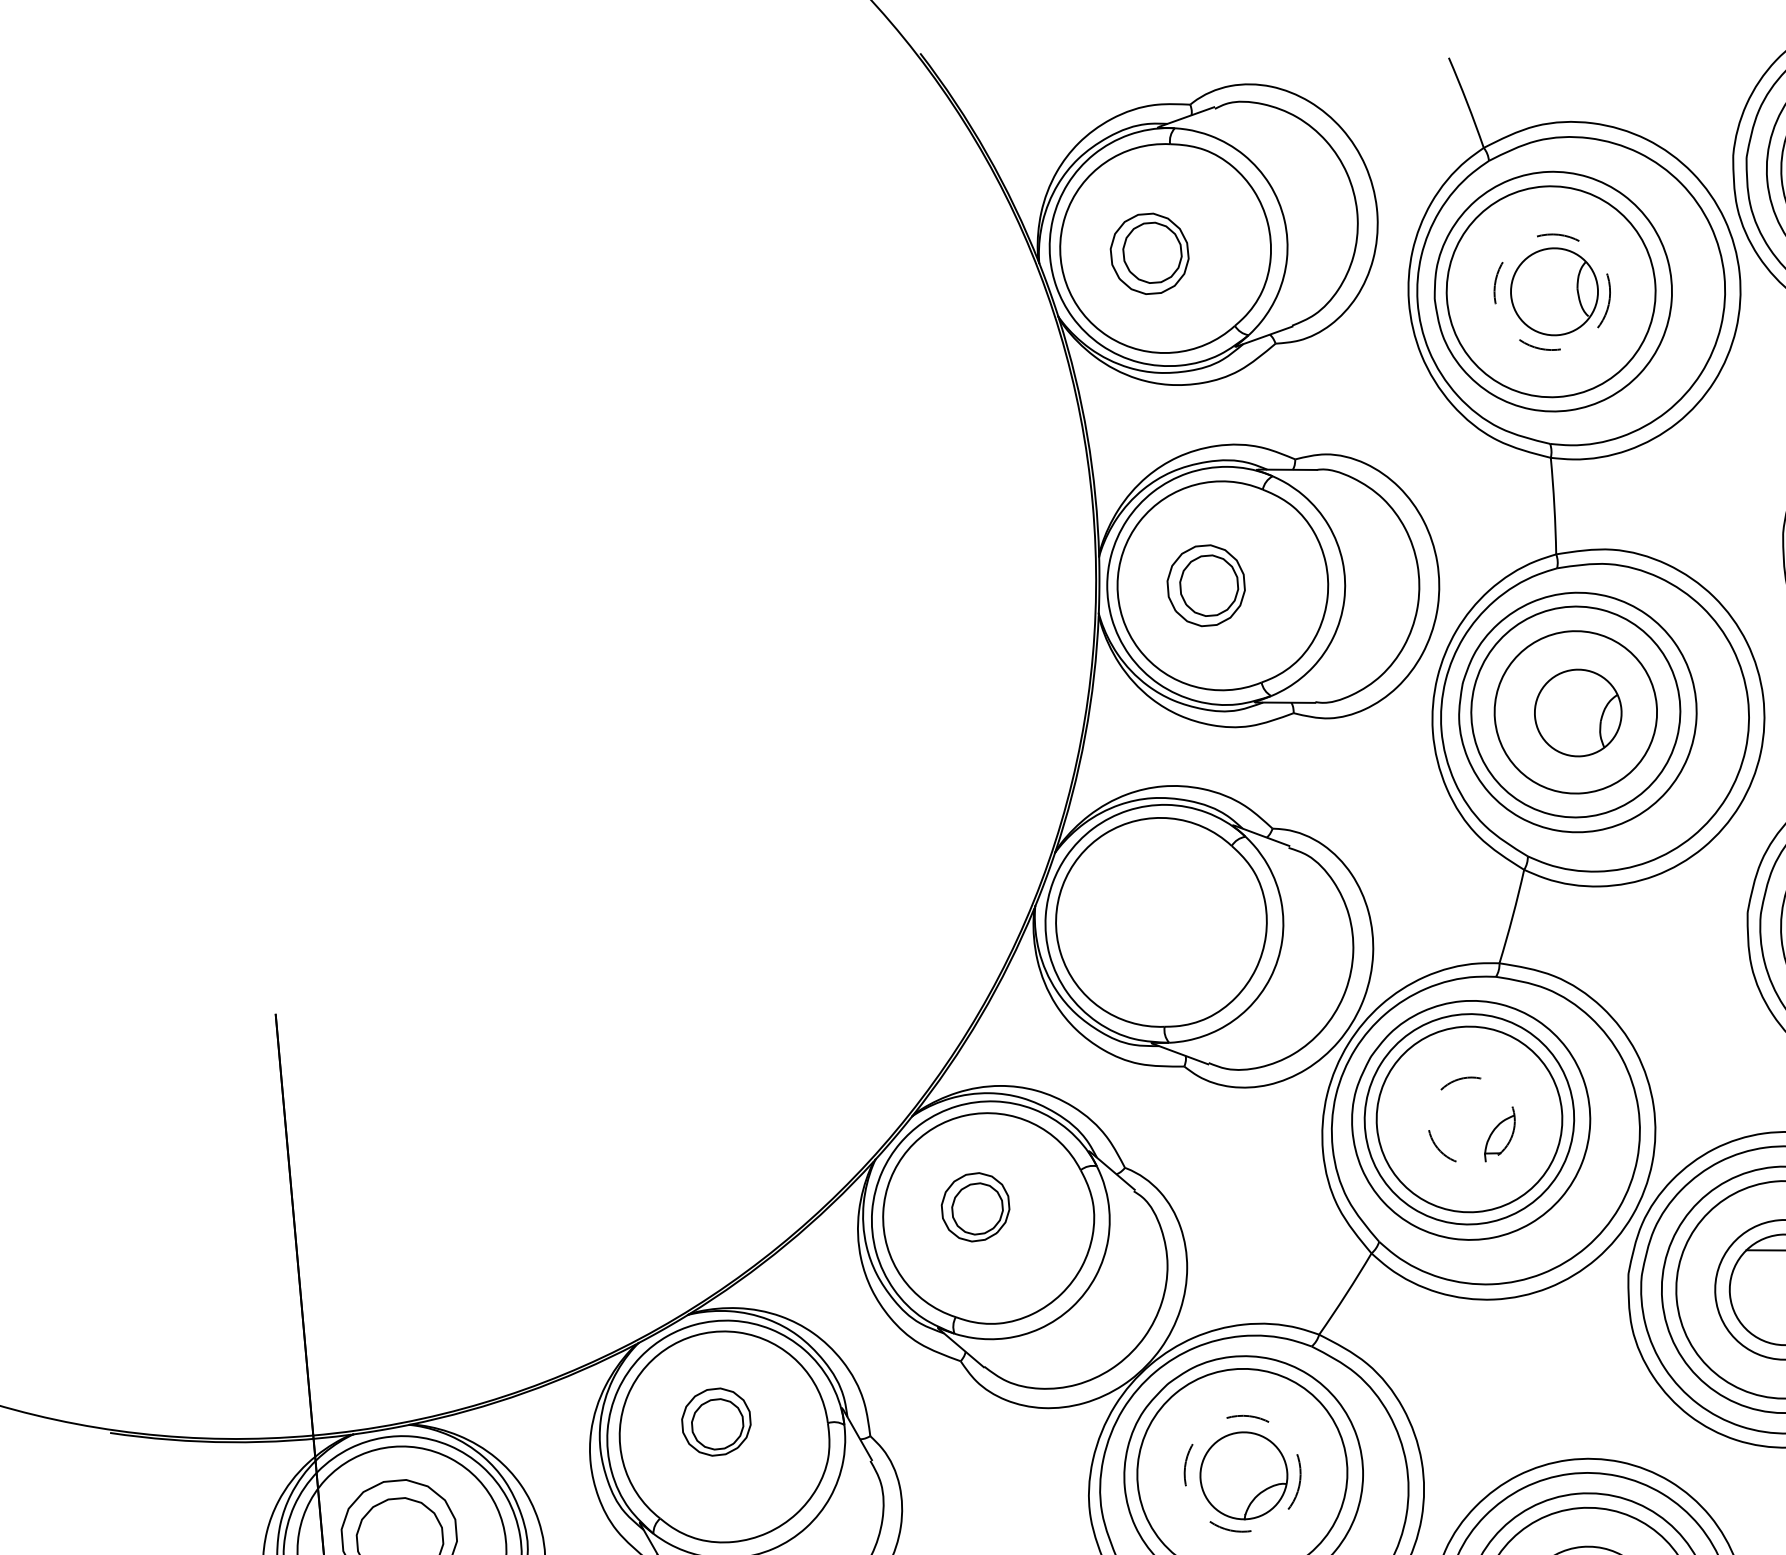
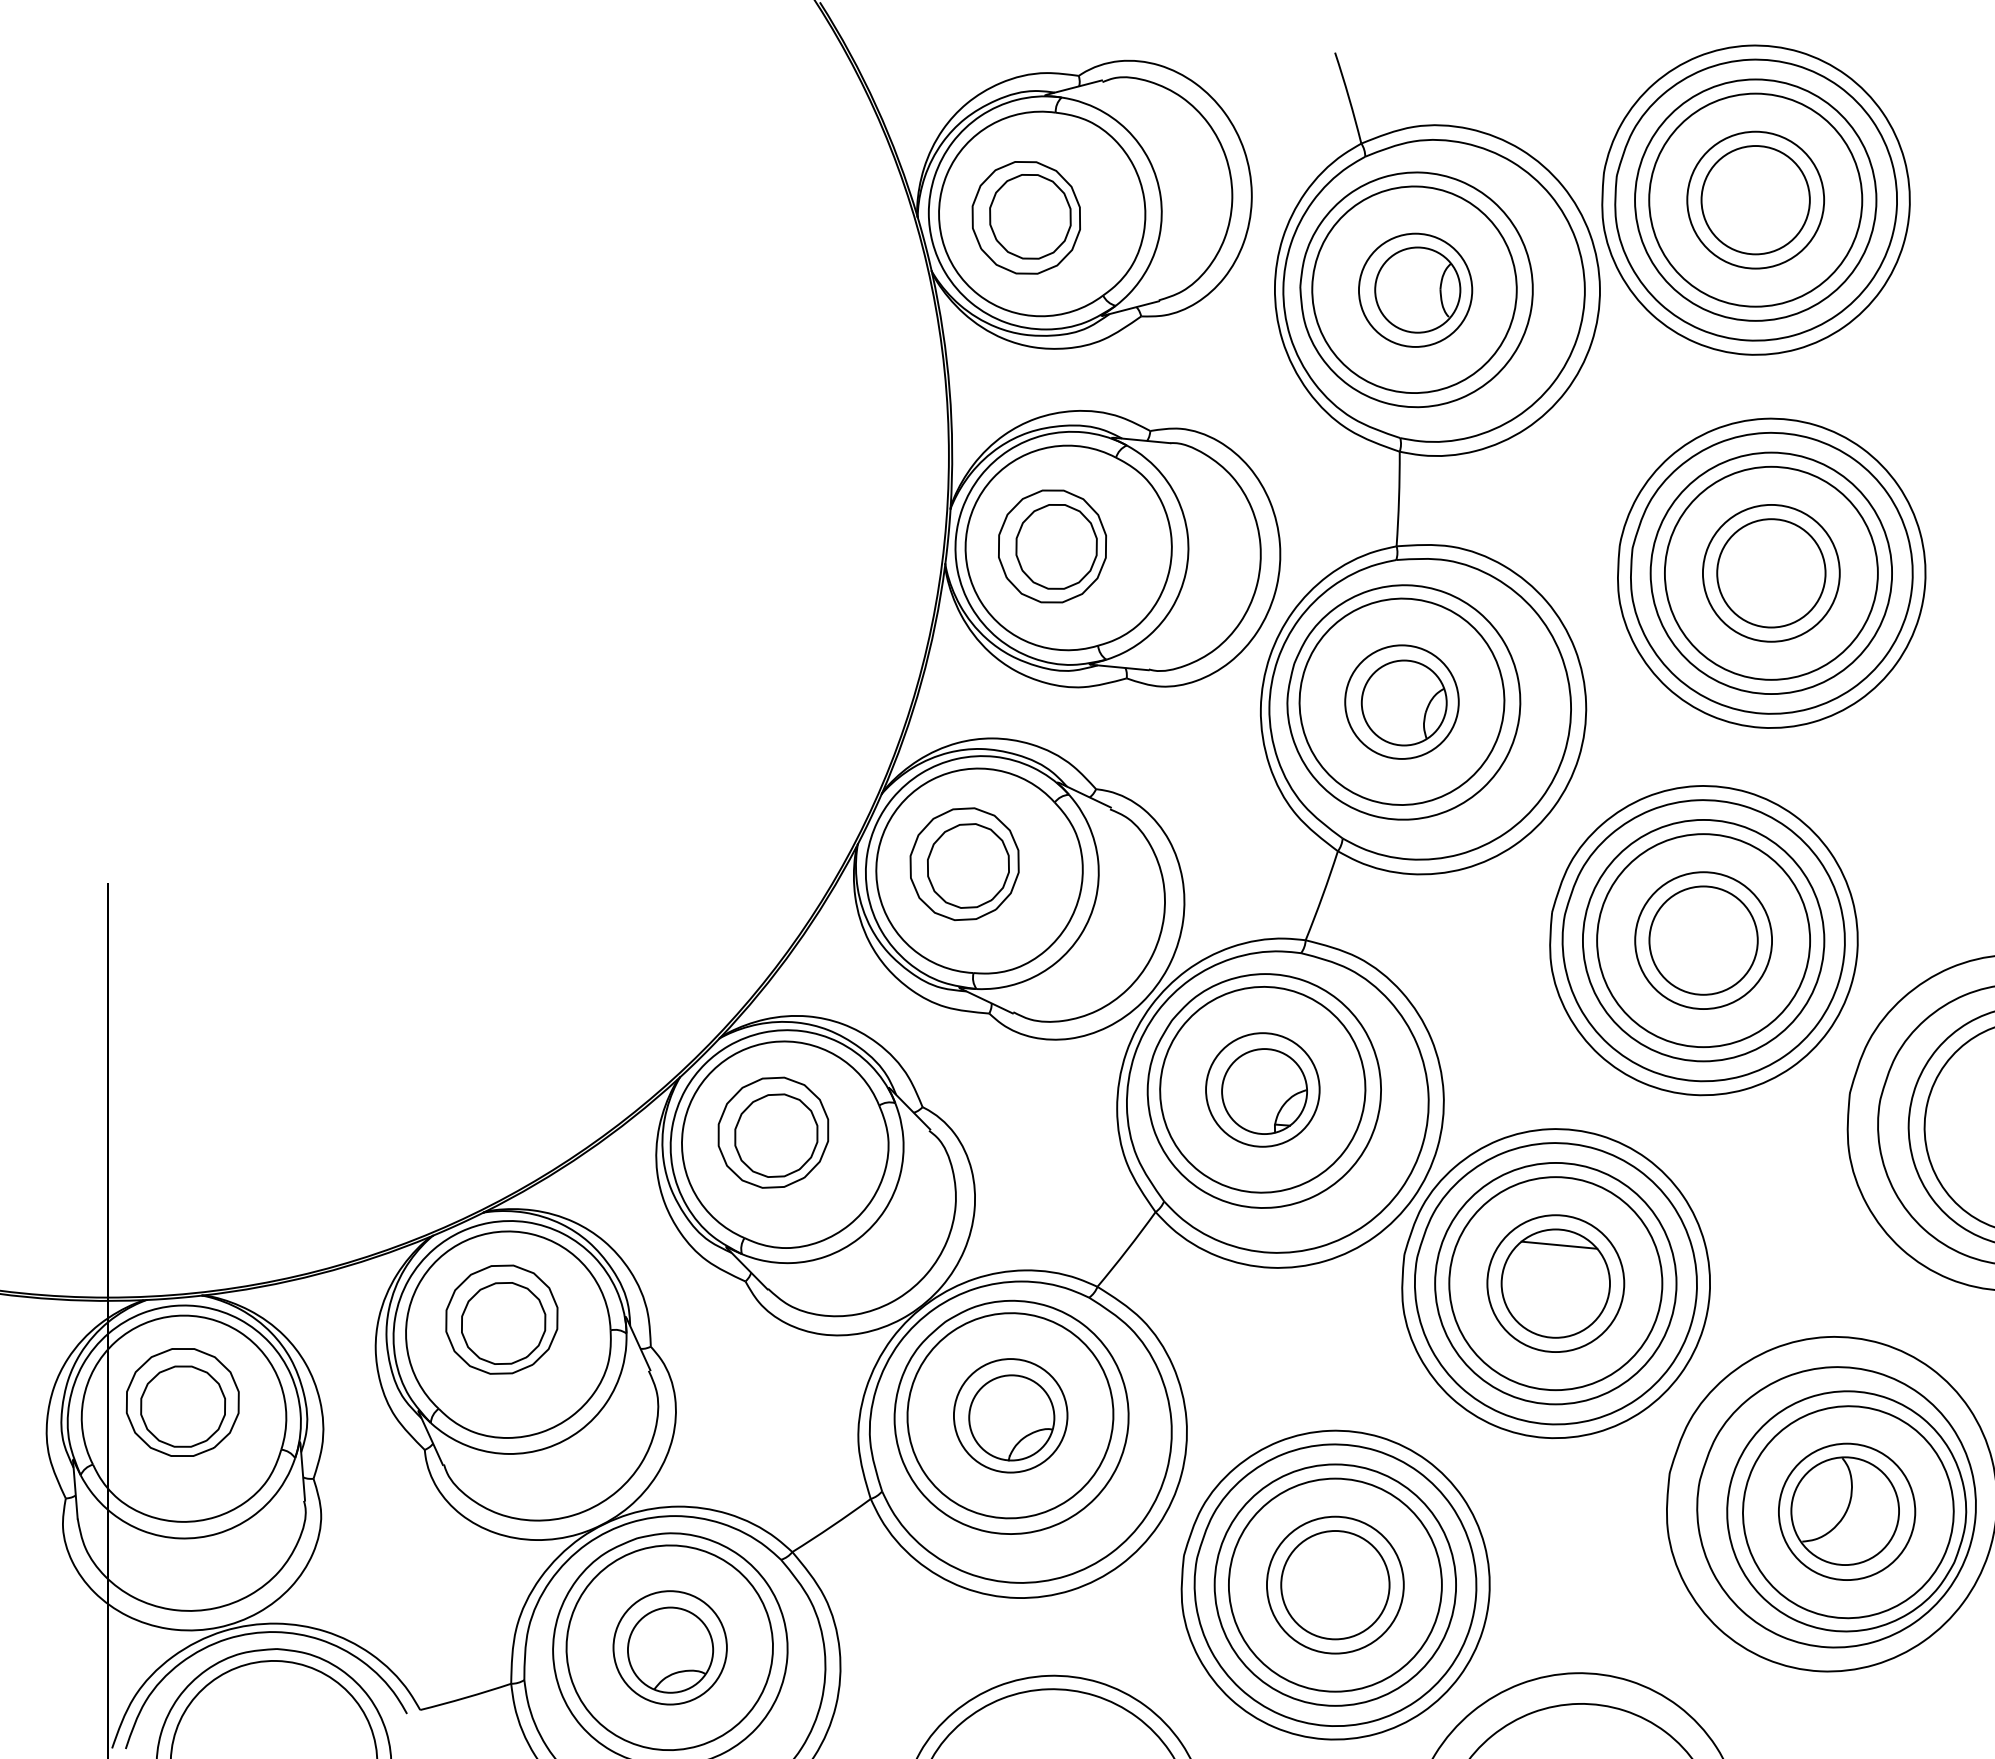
part: (1148, 253) -> (1025, 217), size x1.43
circle: (1552, 291) -> (1415, 289), dashed -> solid
part: (1206, 585) -> (1052, 546), size x1.43
circle: (1575, 711) -> (1401, 701), size x0.71
part: (1145, 917) -> (964, 864), added
circle: (1469, 1119) -> (1262, 1089), size x0.62
circle: (1471, 1120) -> (1264, 1091), dashed -> solid
part: (975, 1207) -> (773, 1132), size x1.67
part: (715, 1422) -> (501, 1319), size x1.67
circle: (1242, 1473) -> (1010, 1415), dashed -> solid

